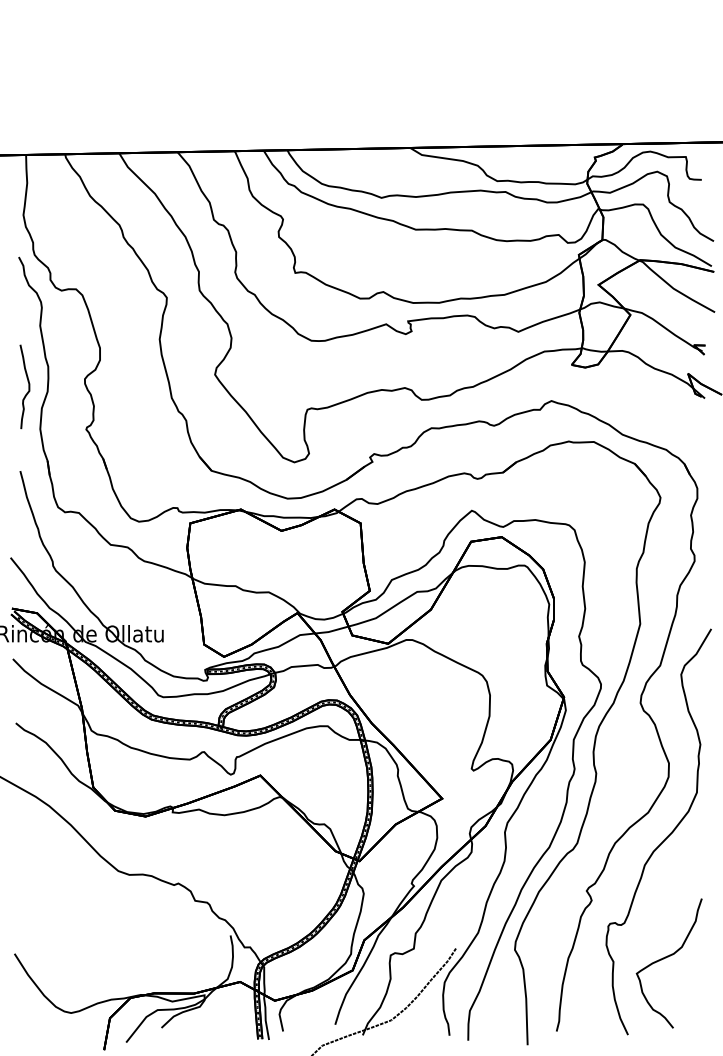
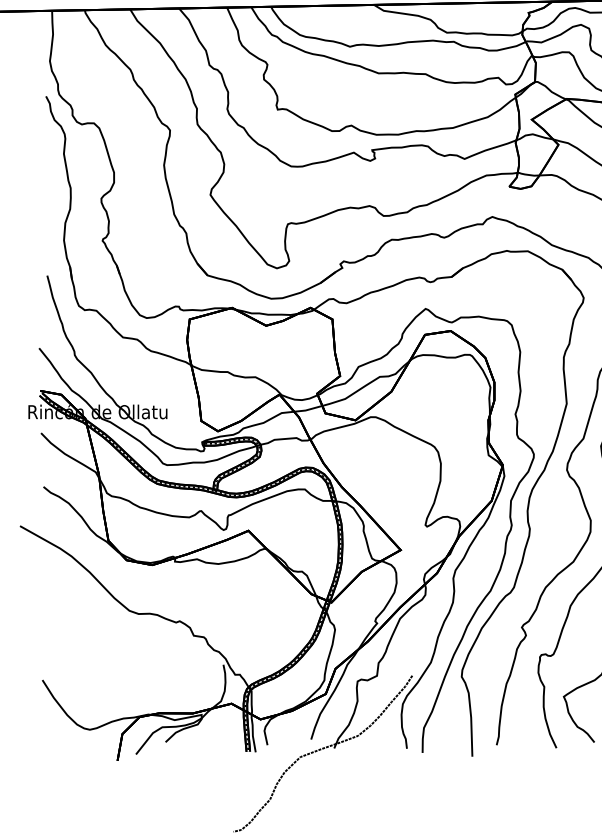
curve: (28, 386) -> (54, 204), removed

